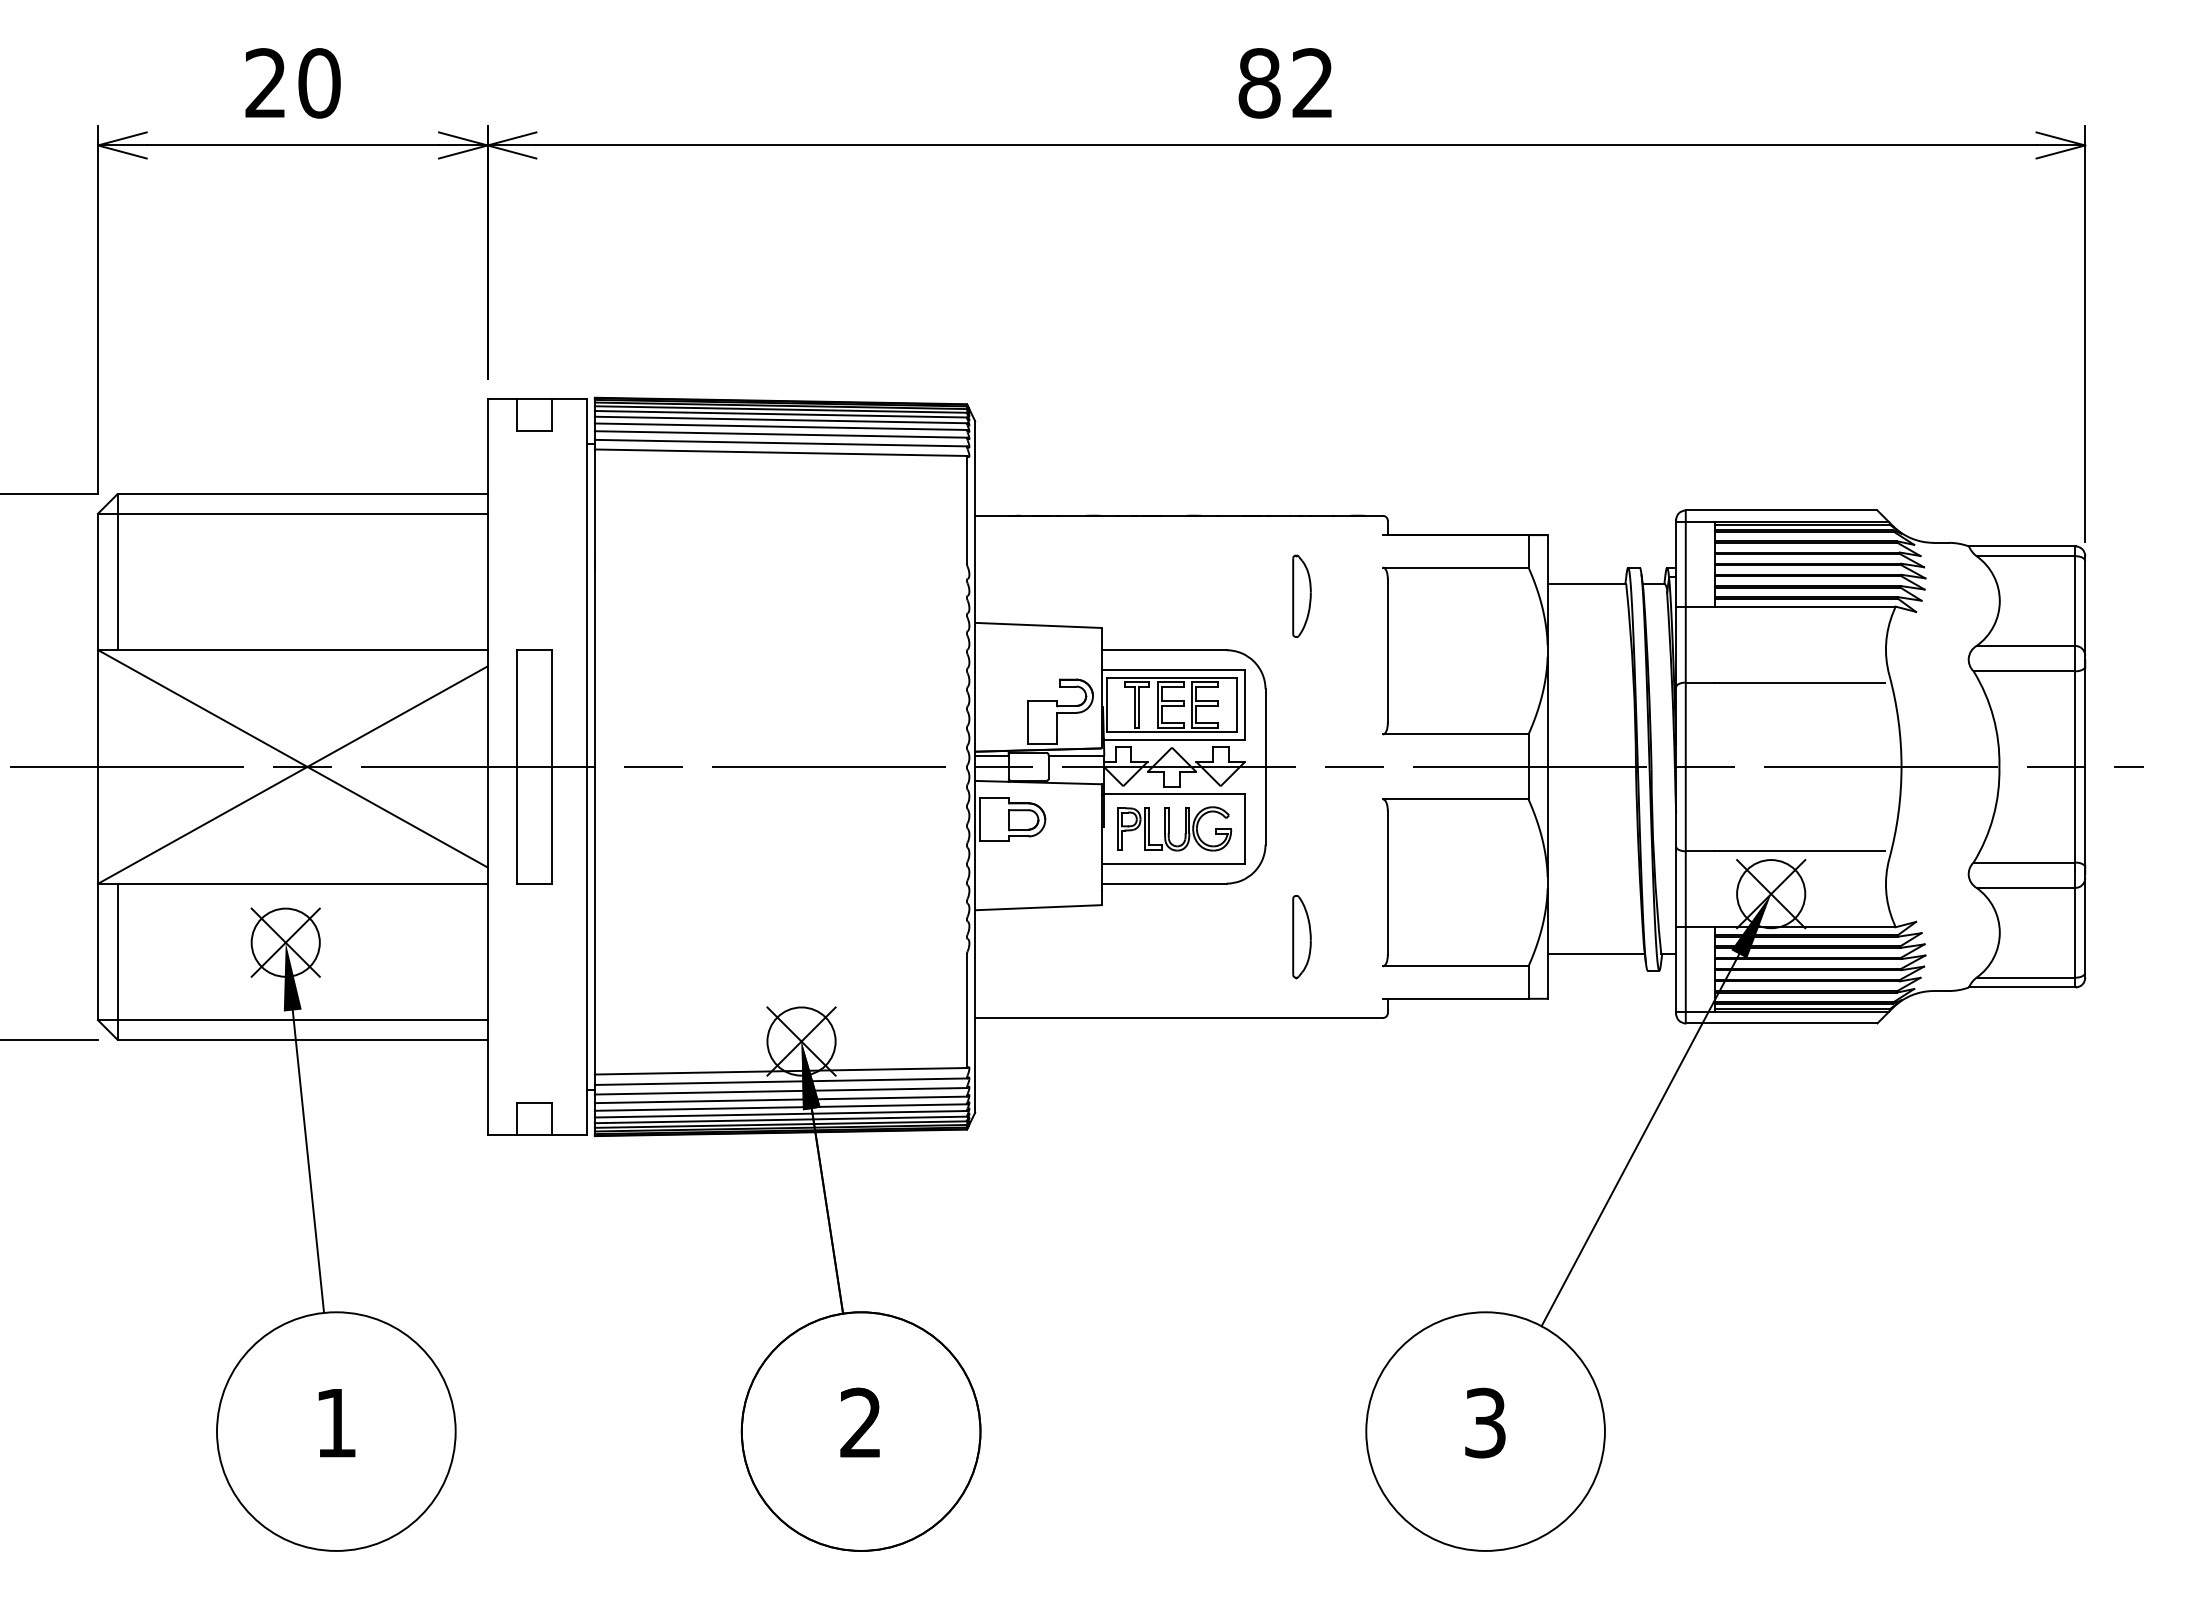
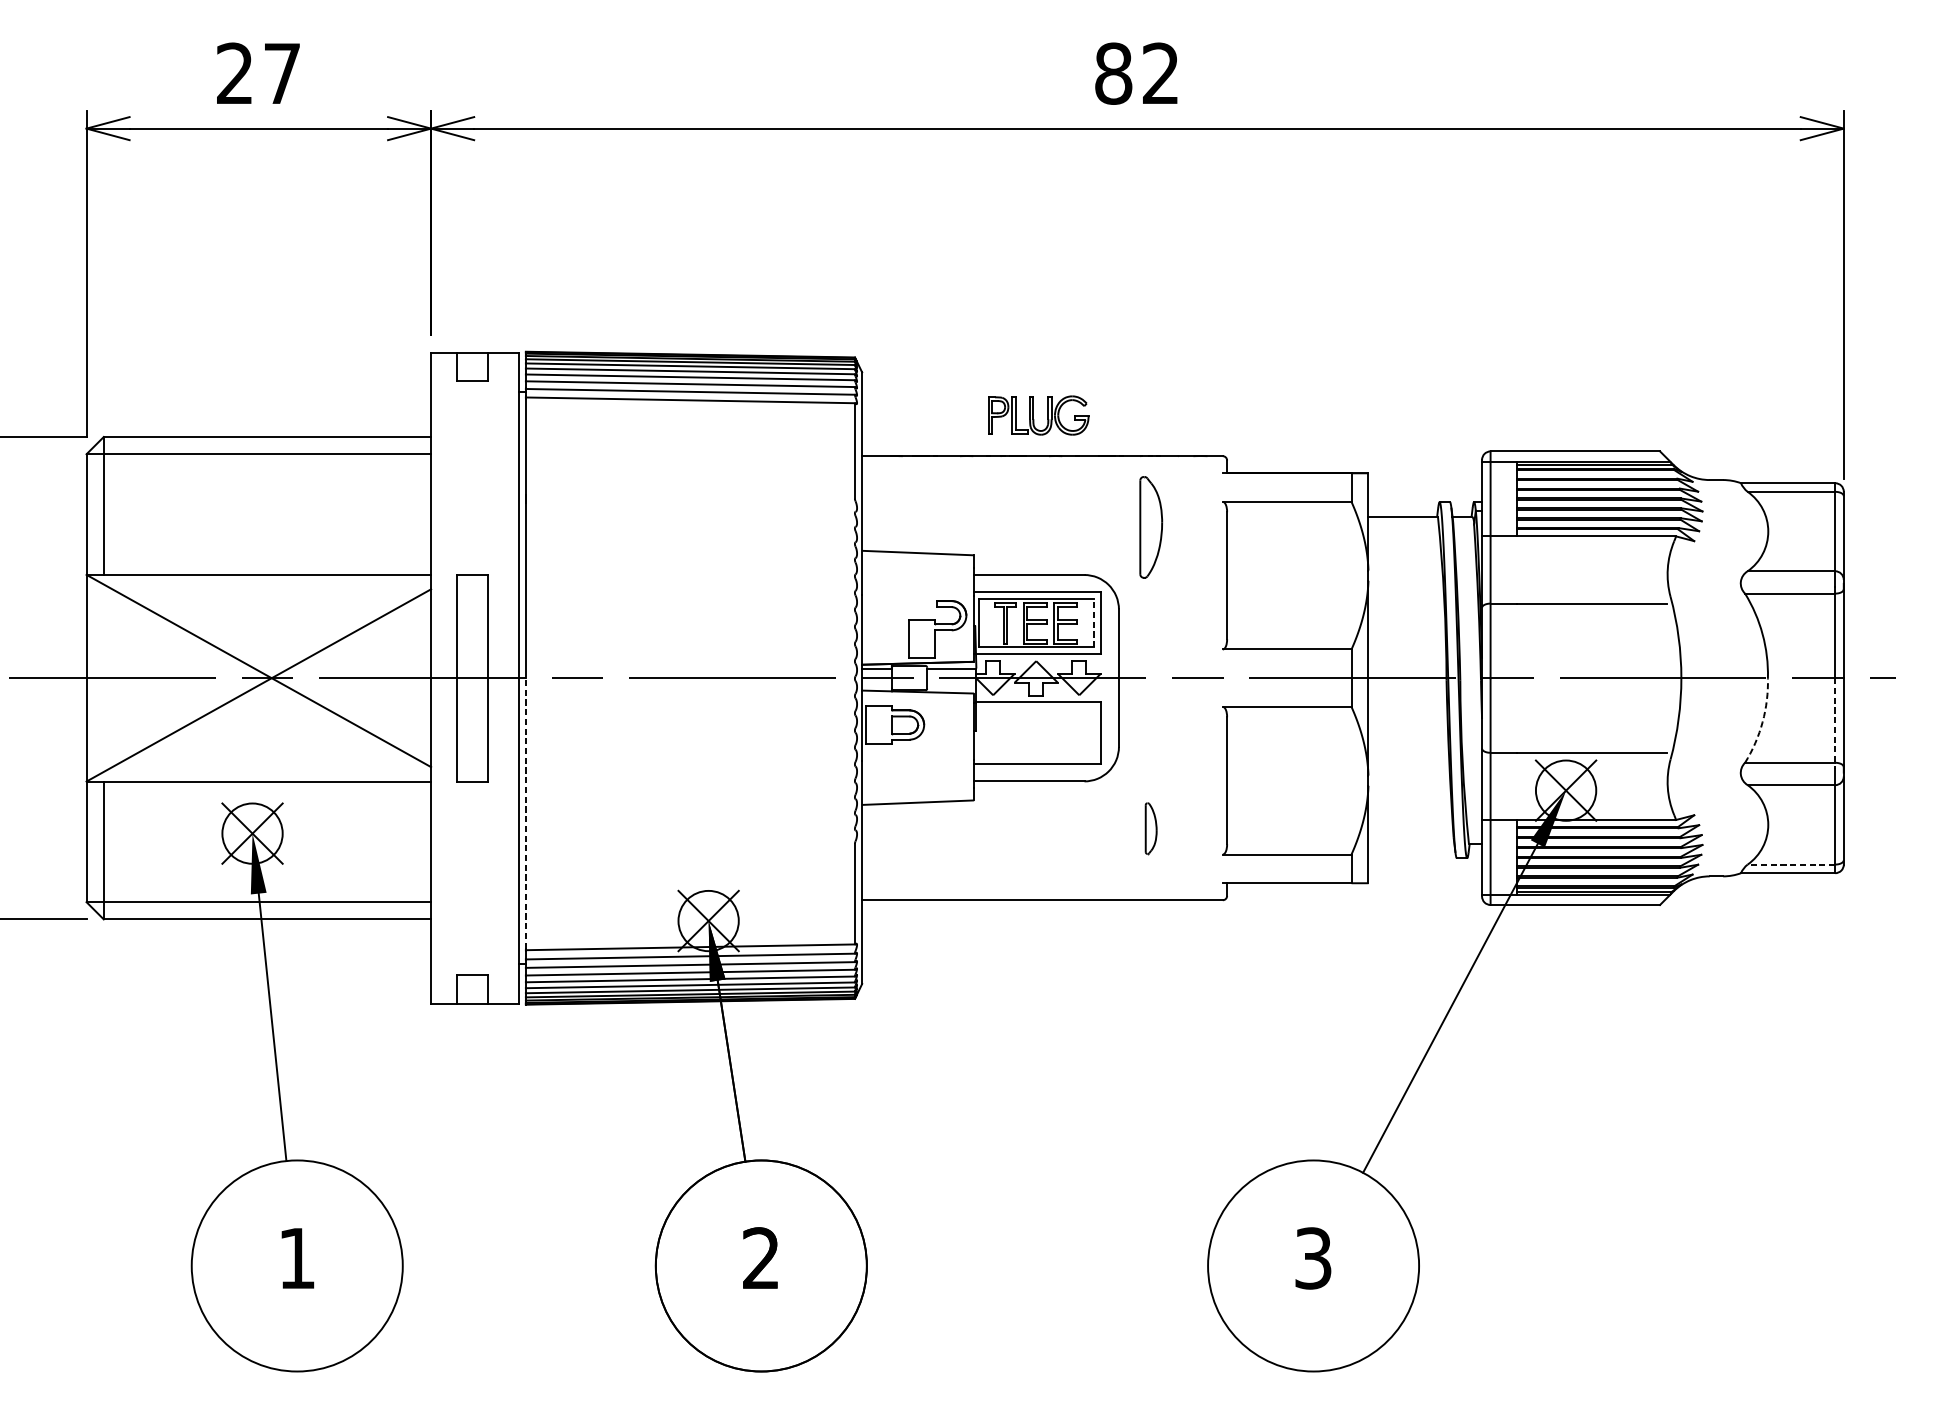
text: (319, 83) -> (282, 73), 20 -> 27
part: (1301, 595) -> (1150, 526), size x1.4
line: (1237, 704) -> (1094, 622), solid -> dashed
arc: (1993, 816) -> (1762, 722), solid -> dashed
line: (2075, 818) -> (1835, 723), solid -> dashed
part: (1174, 828) -> (1038, 415), moved
line: (594, 919) -> (525, 813), solid -> dashed
part: (1301, 937) -> (1150, 829), size x0.7
line: (1595, 954) -> (1410, 844), removed
line: (2025, 977) -> (1790, 864), solid -> dashed

